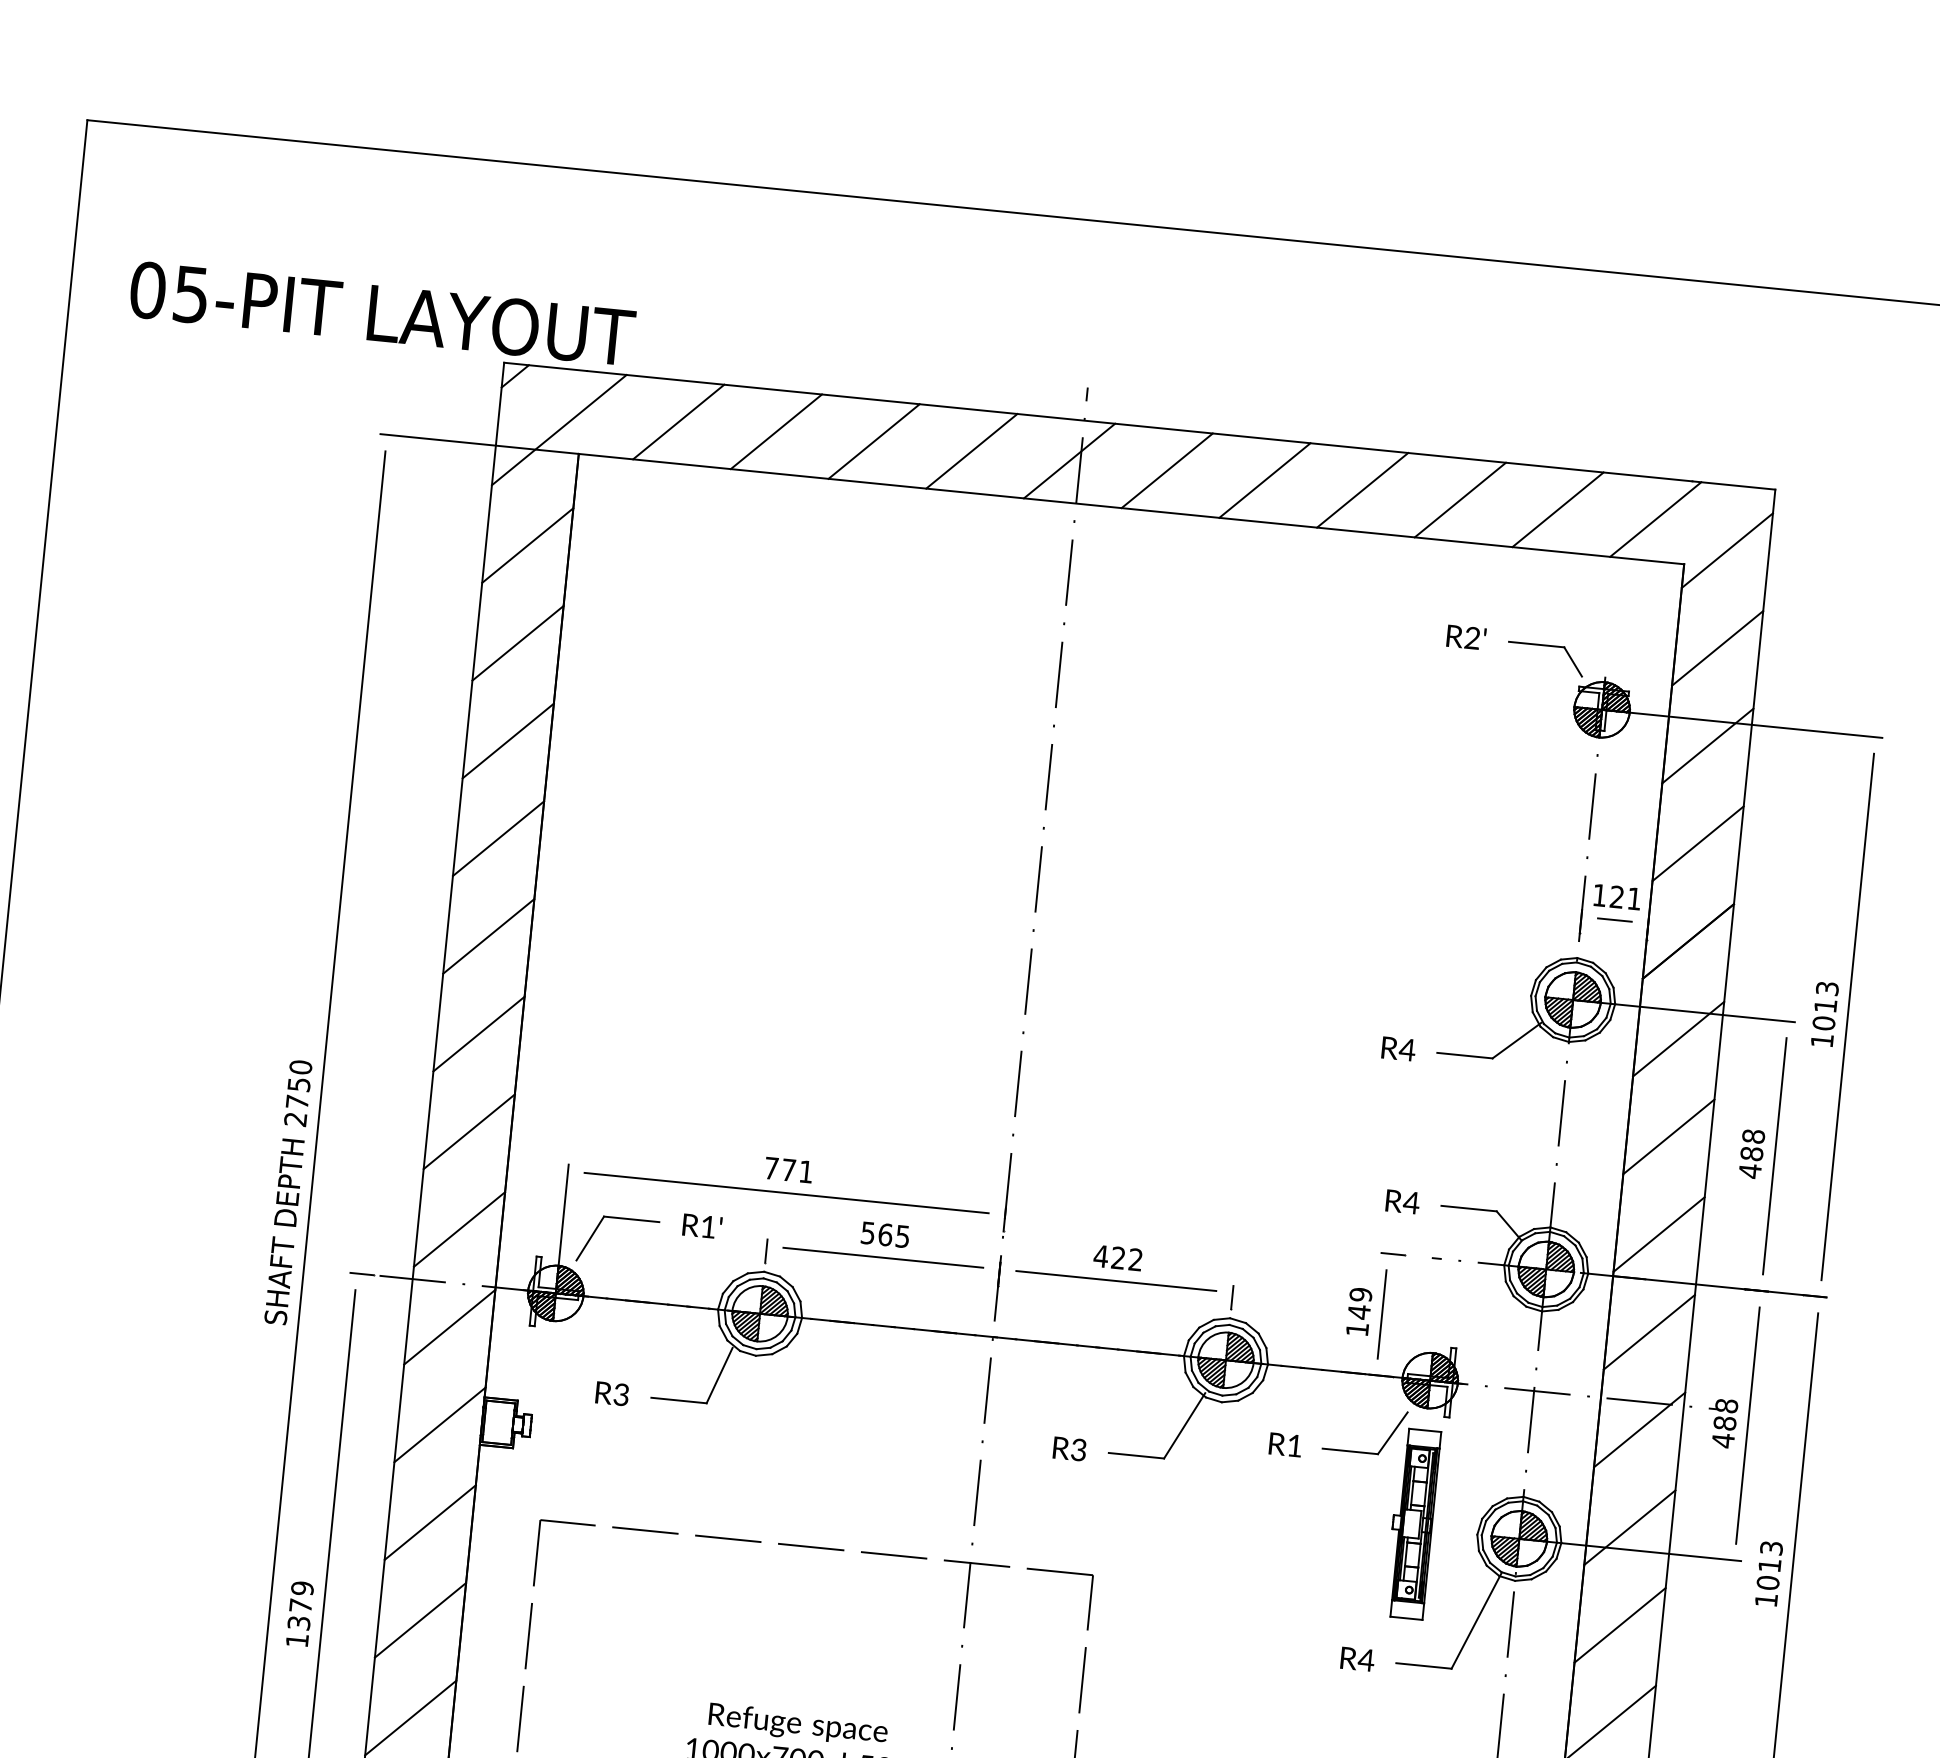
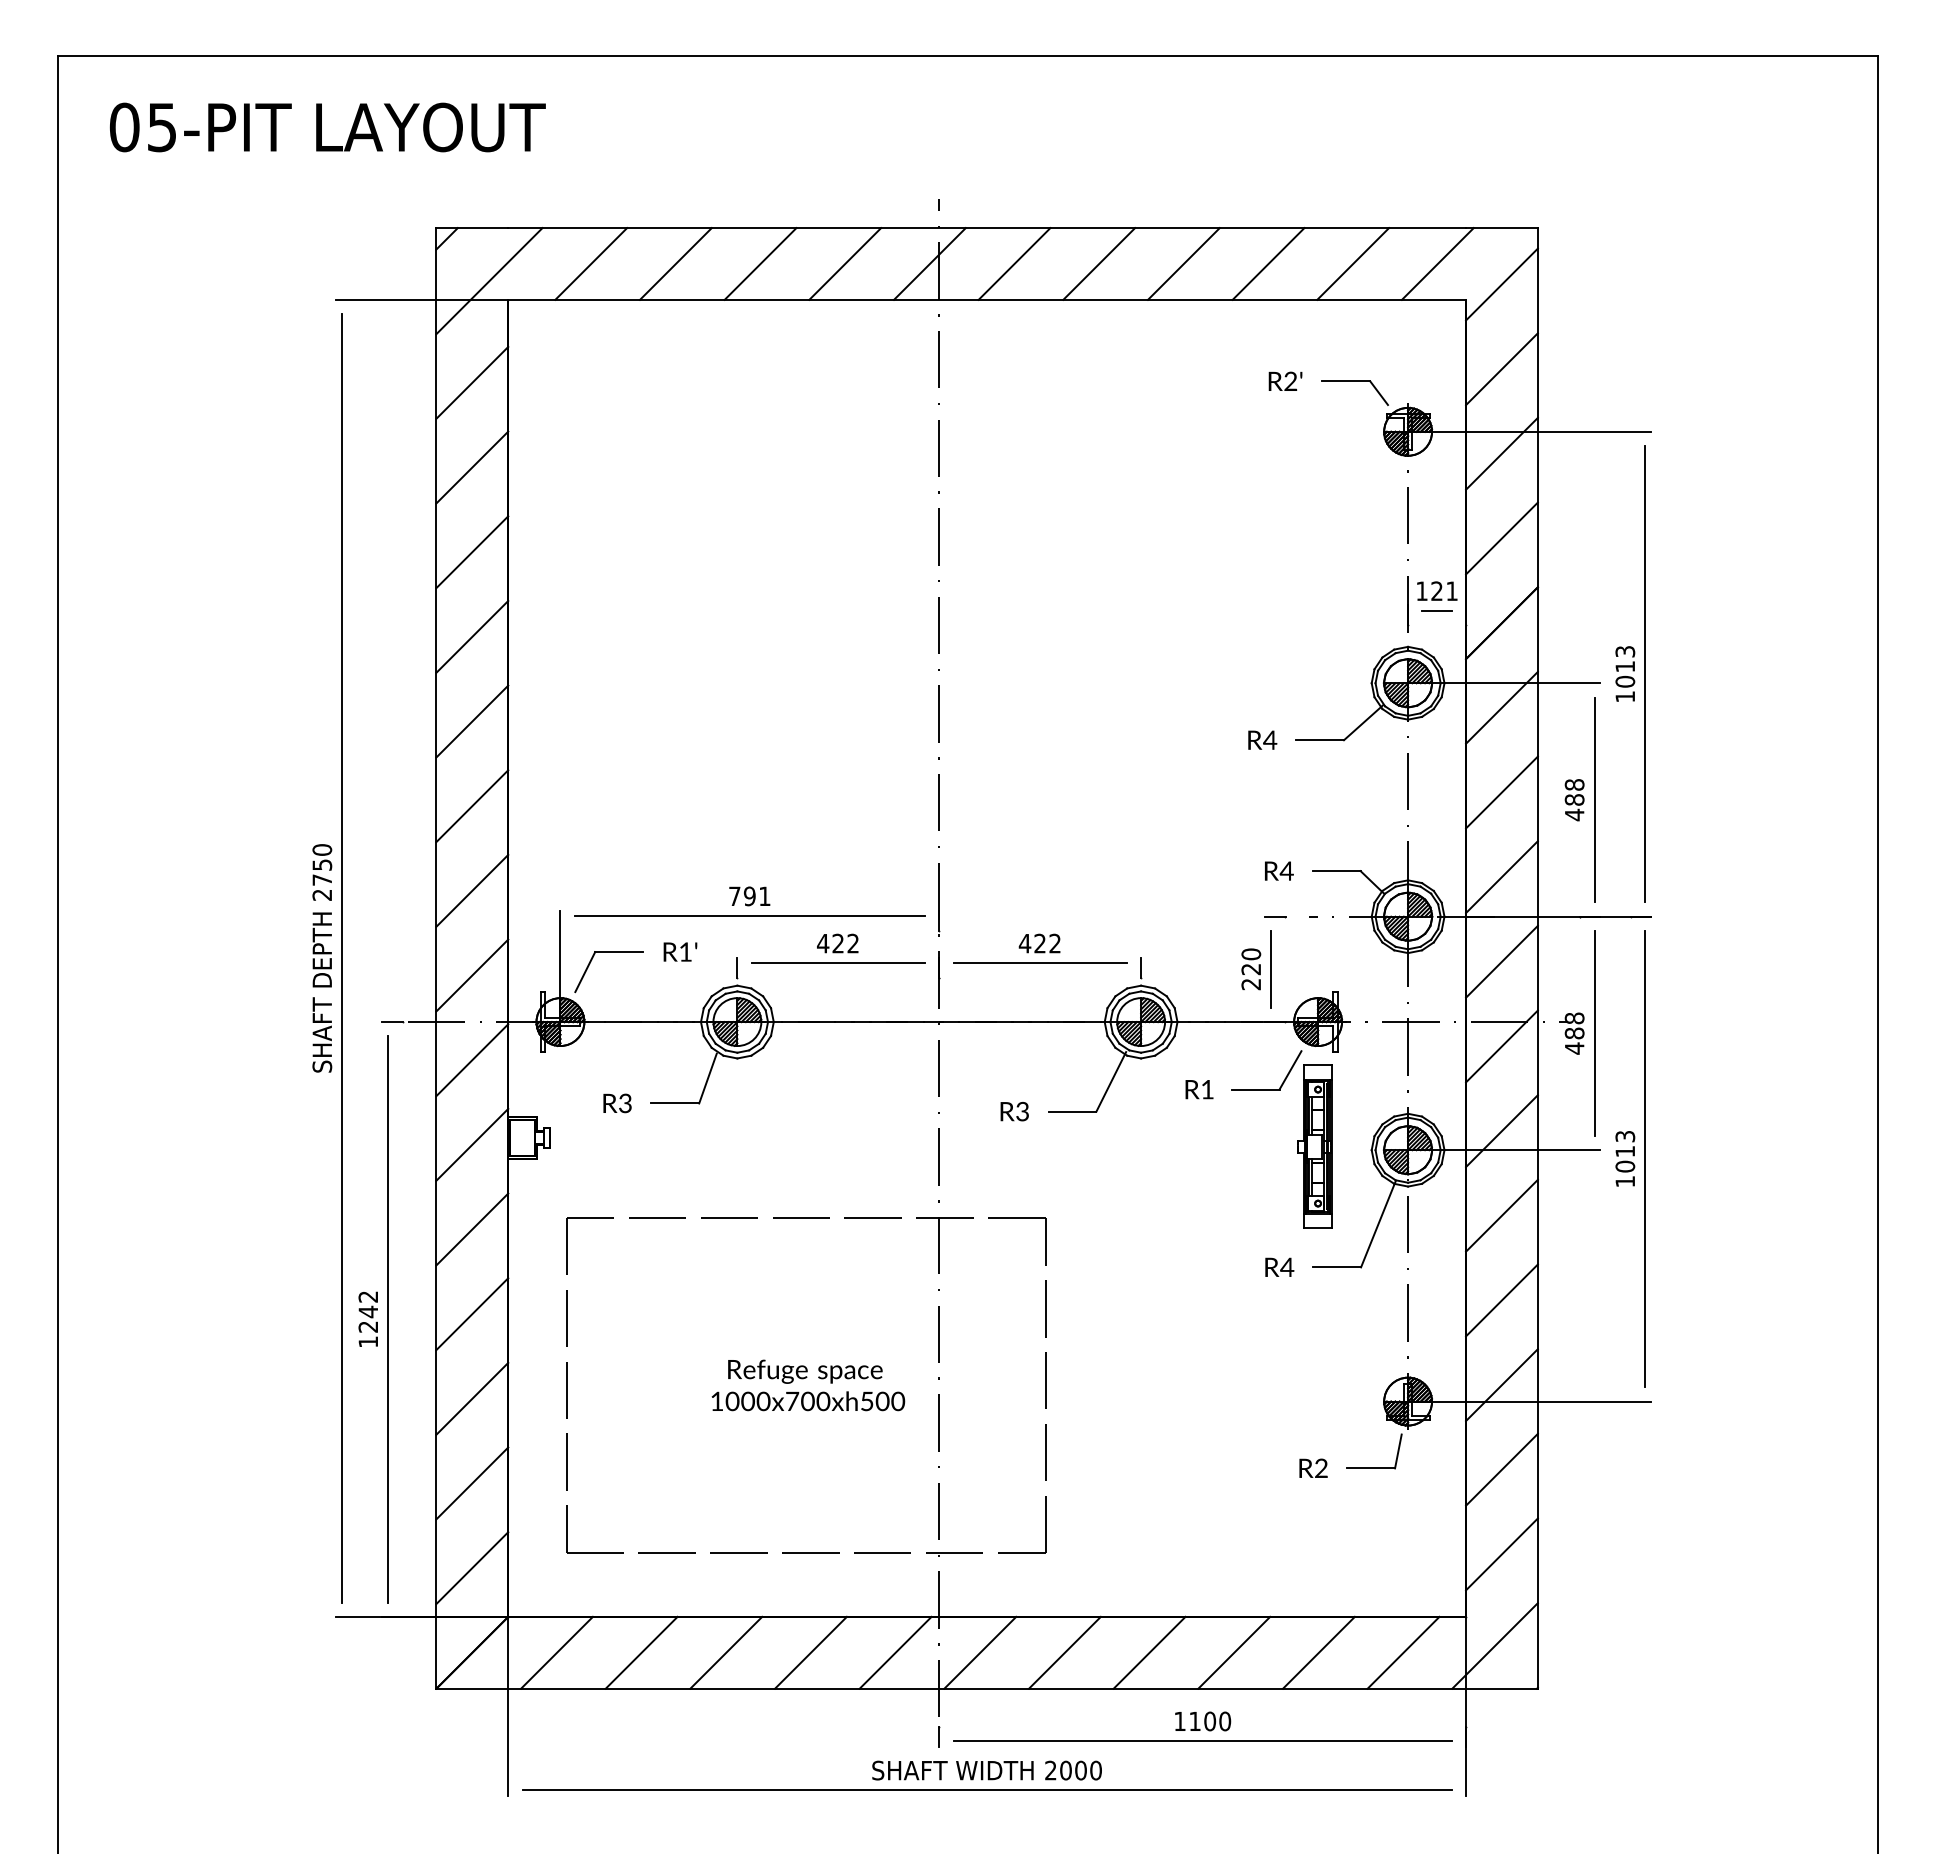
text: (382, 313) -> (327, 127), moved
text: (788, 1170) -> (749, 896), 771 -> 791
text: (884, 1234) -> (837, 943), 565 -> 422
text: (1359, 1312) -> (1251, 969), 149 -> 220
text: (300, 1605) -> (368, 1311), 1379 -> 1242

